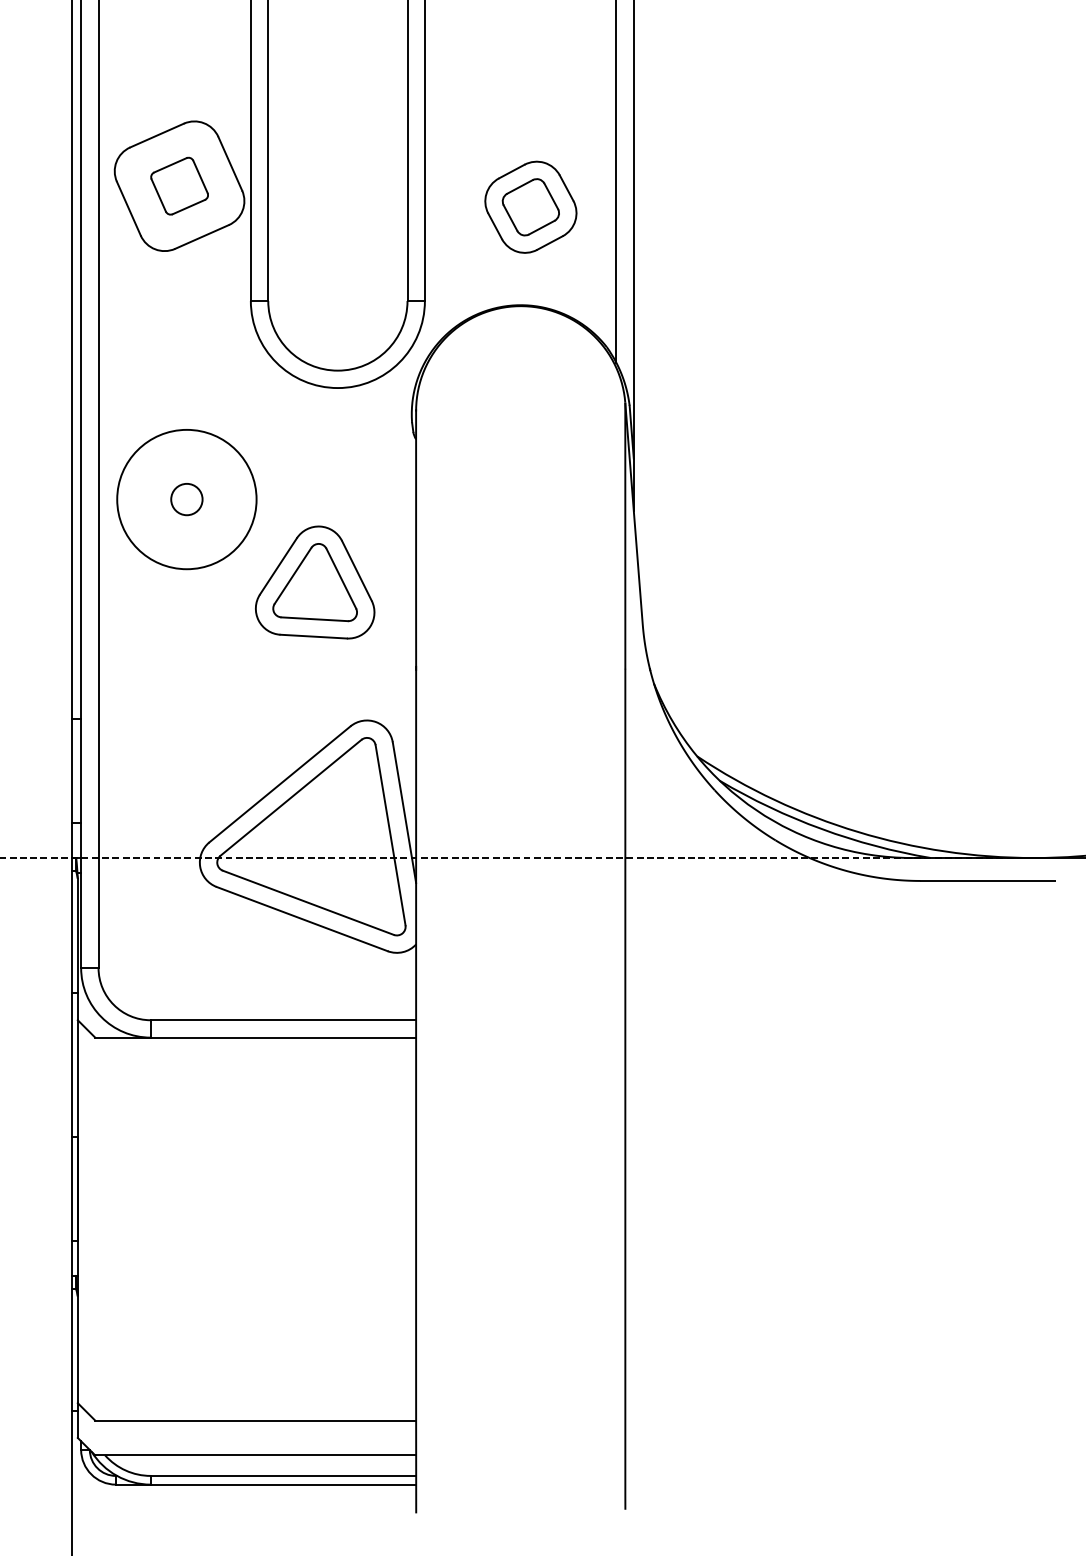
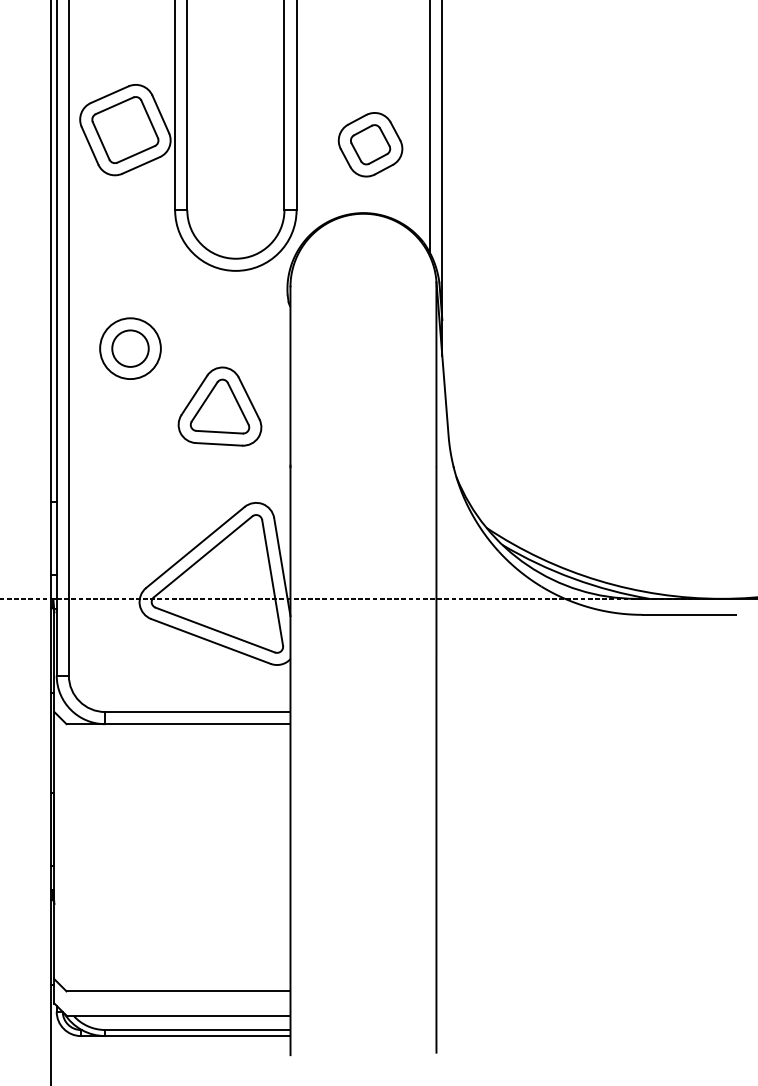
part: (179, 185) -> (125, 129), size x1.67
circle: (186, 499) -> (130, 348), size x0.62
circle: (186, 499) -> (130, 348), size x1.67

